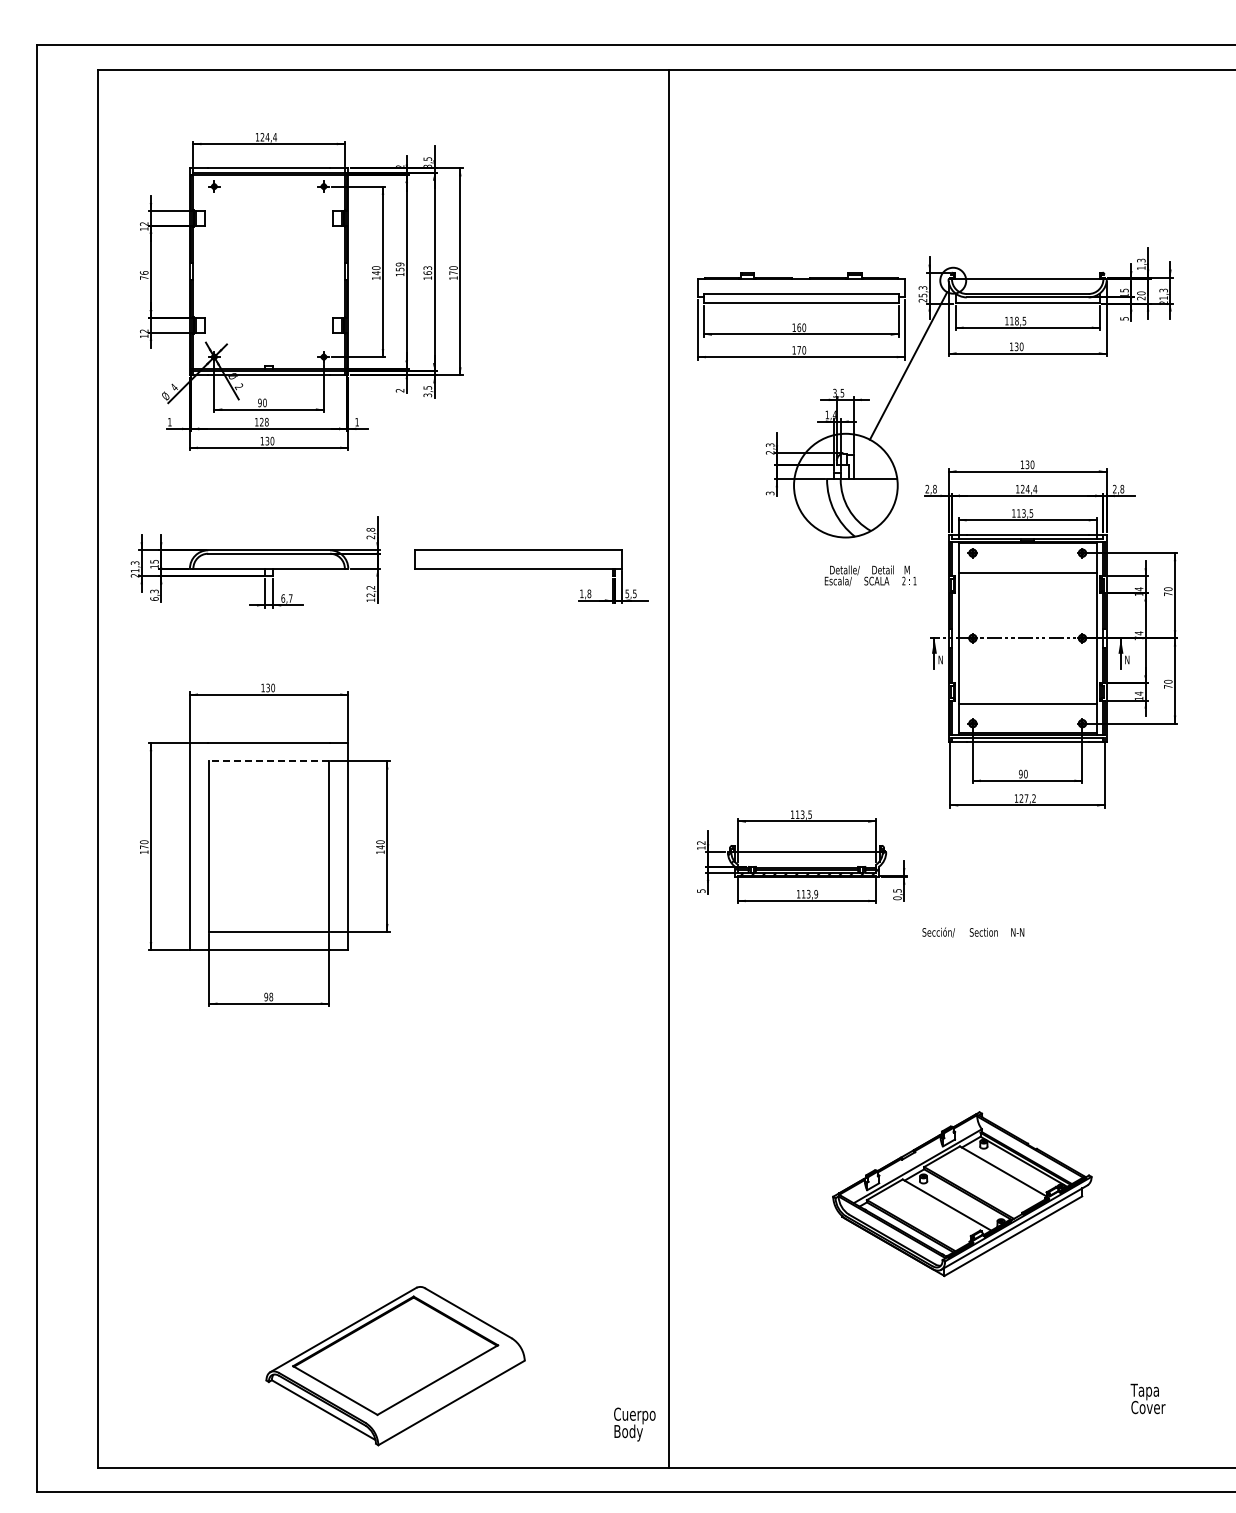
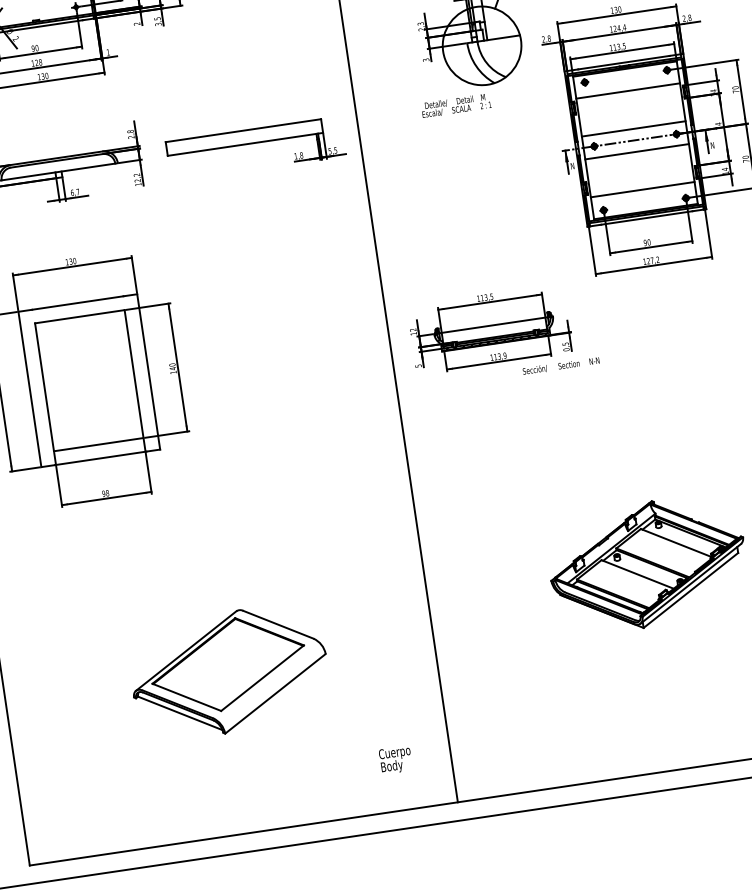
text: (870, 575) -> (456, 105), moved
line: (1027, 623) -> (633, 129), added
line: (1027, 653) -> (636, 151), added
line: (269, 761) -> (80, 316), dashed -> solid
text: (973, 932) -> (561, 366), moved
part: (395, 1366) -> (229, 672), moved
text: (634, 1424) -> (395, 760), moved

